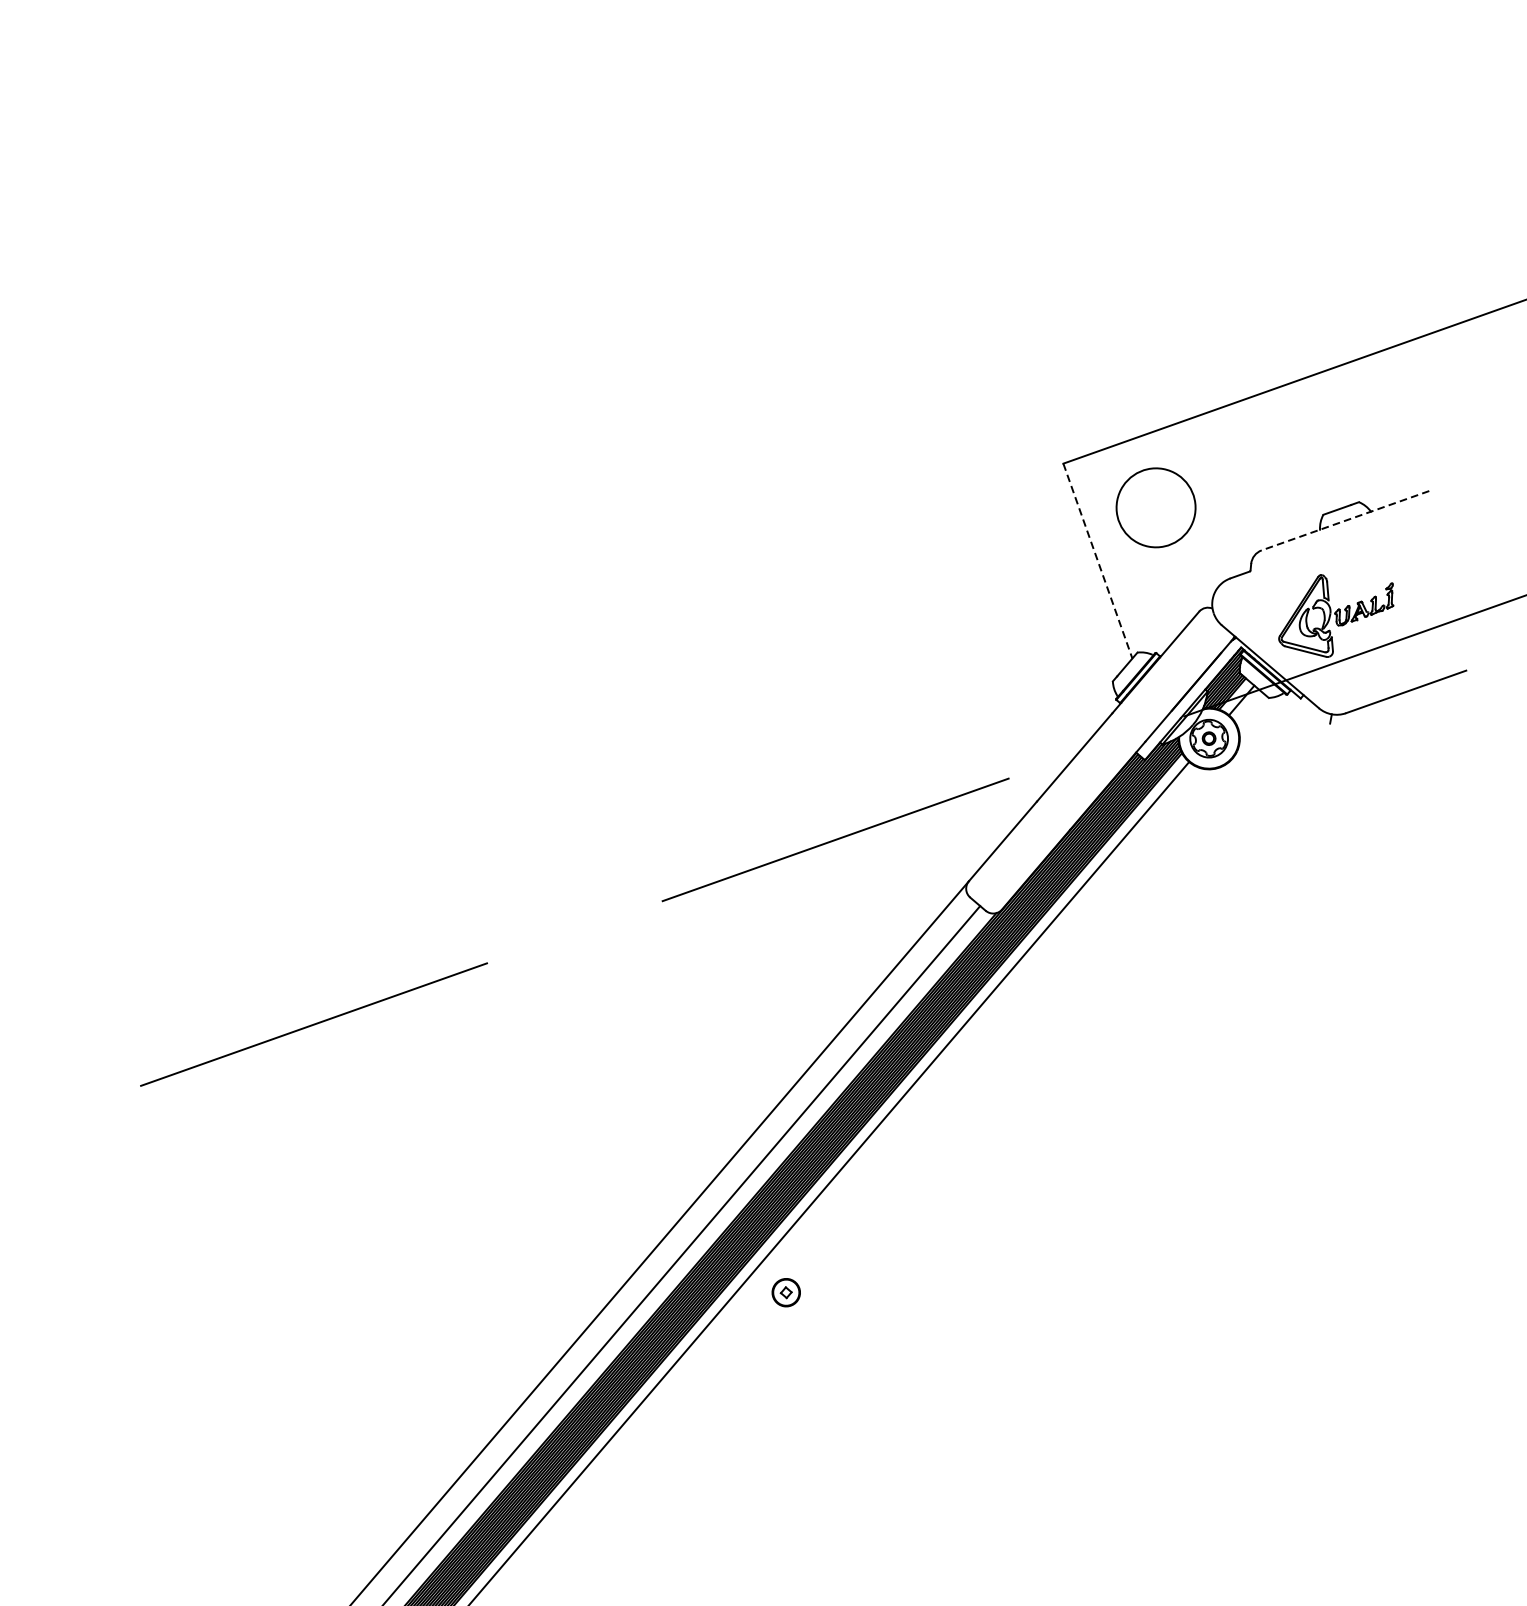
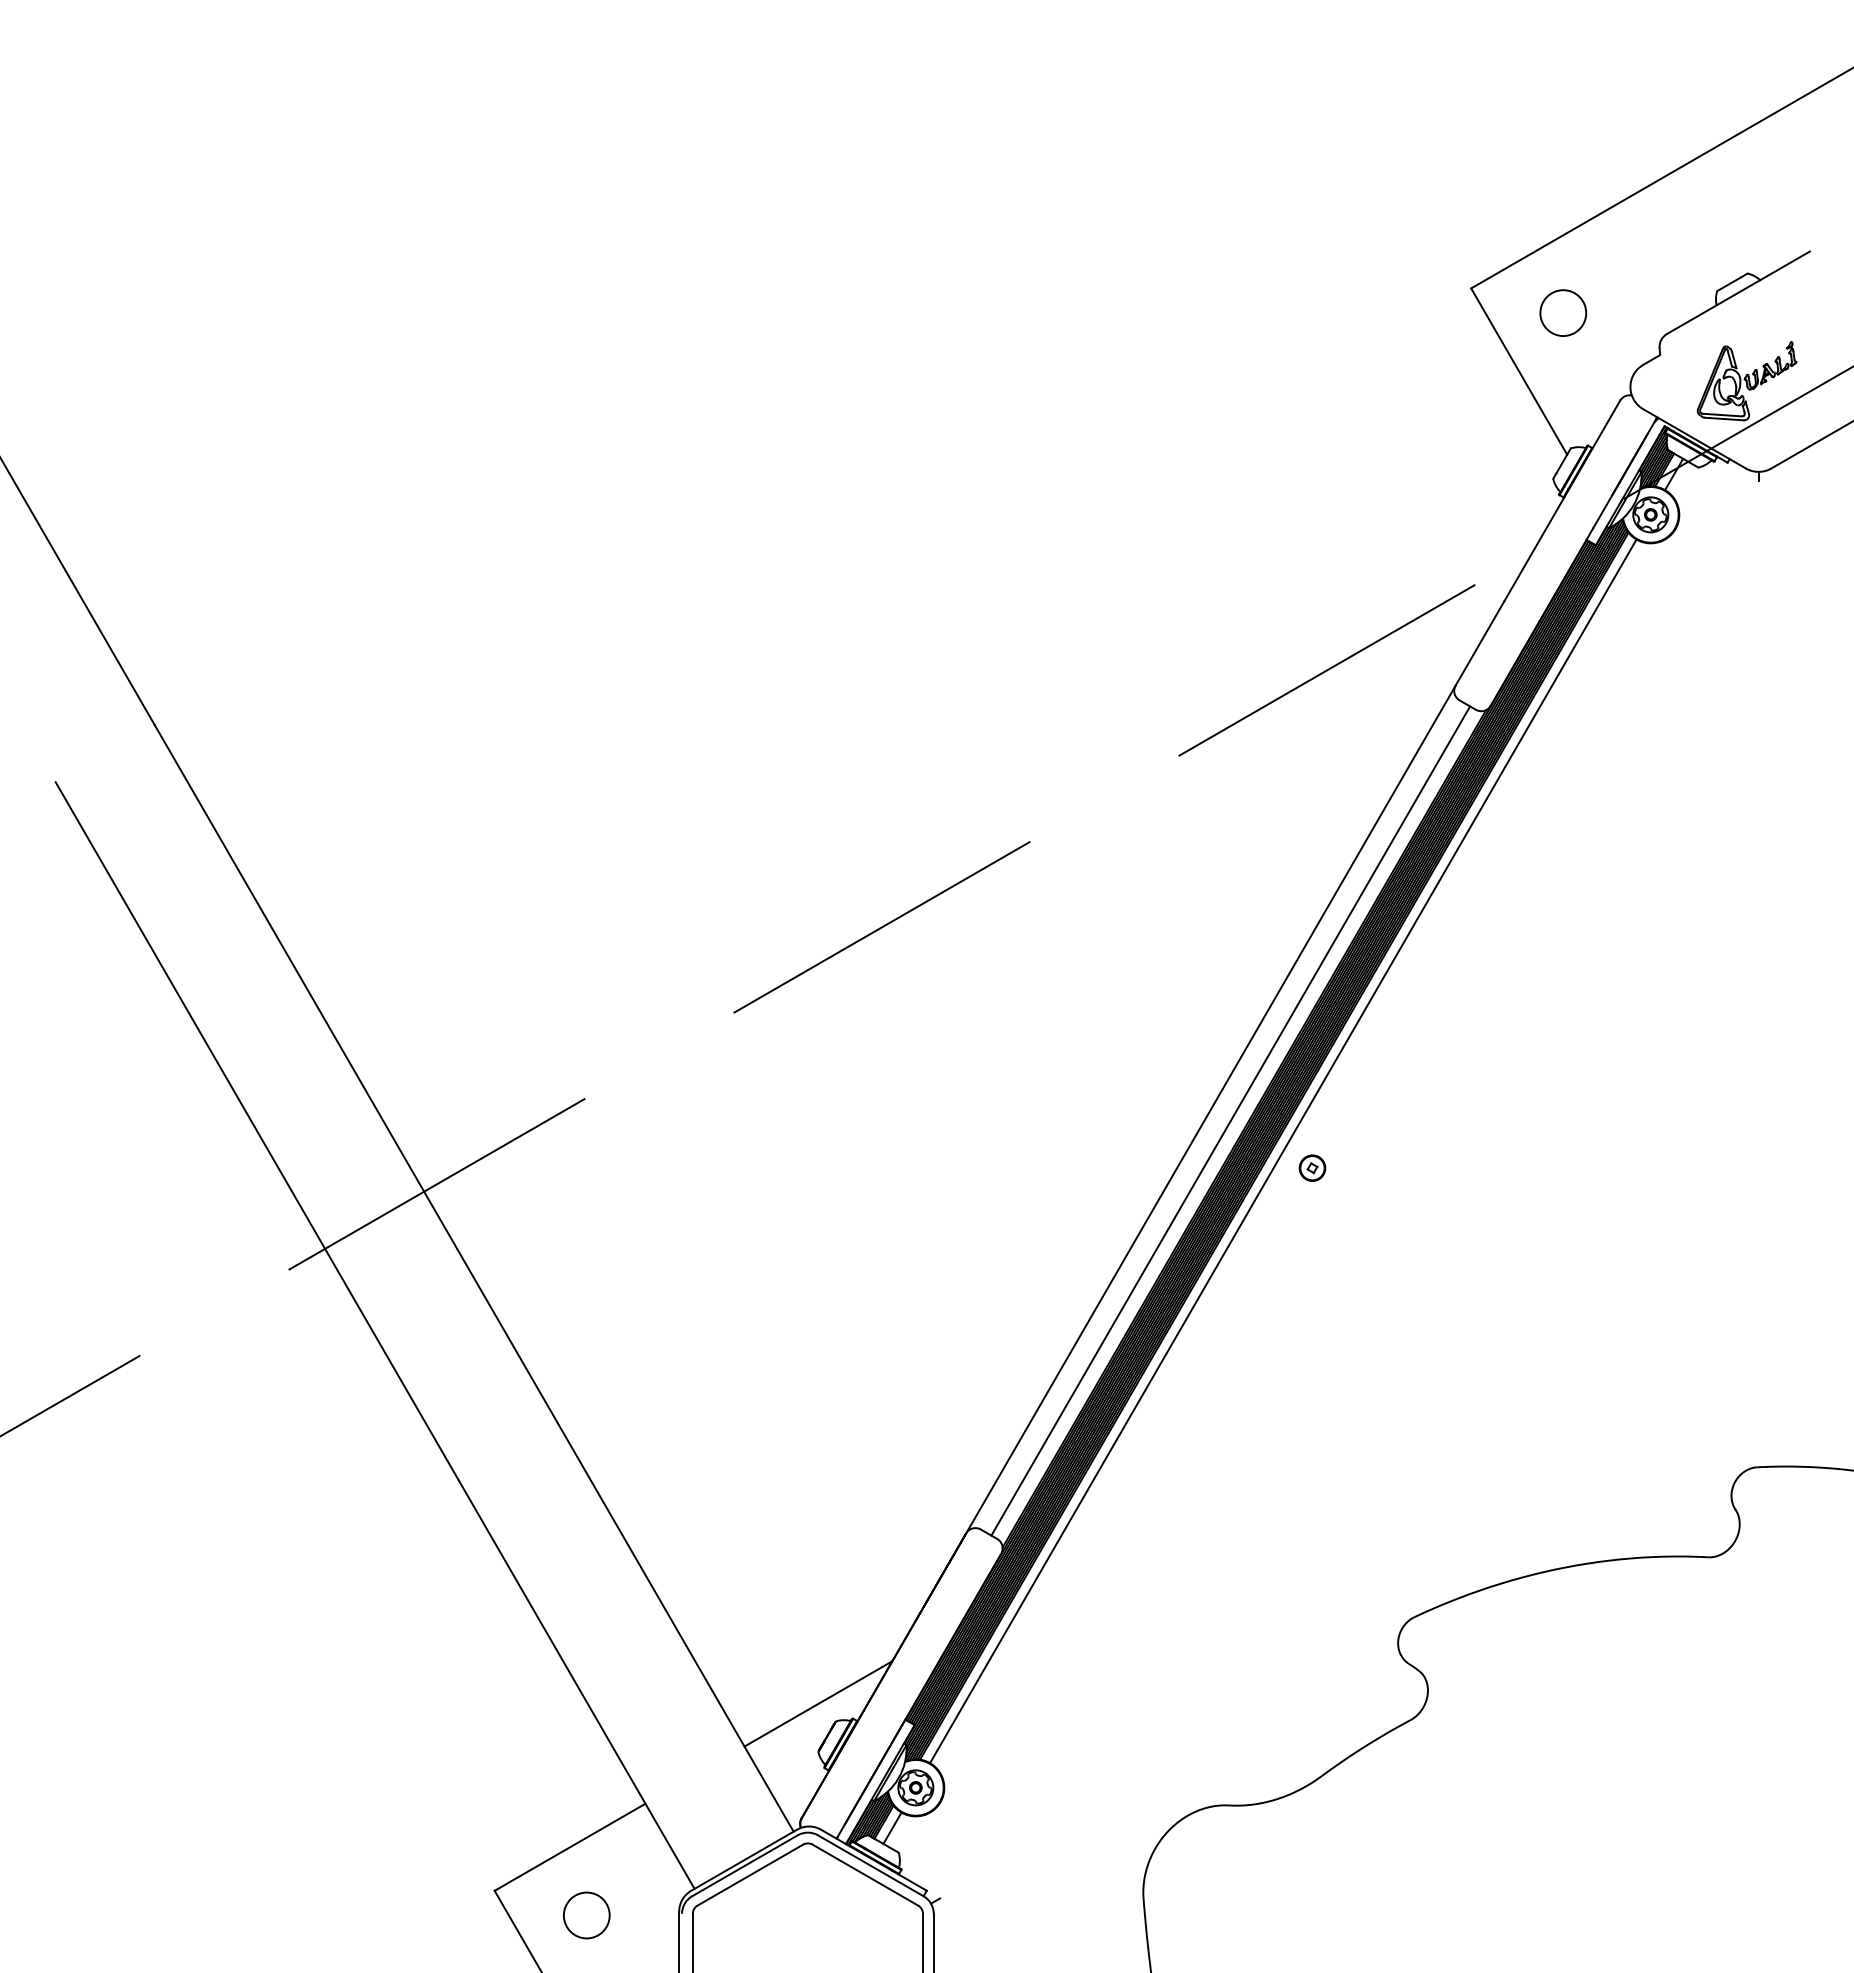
circle: (1156, 508) -> (1563, 313), size x0.62
line: (1344, 521) -> (1737, 293), dashed -> solid
line: (1098, 561) -> (1519, 371), dashed -> solid
part: (786, 1291) -> (1312, 1167), moved

